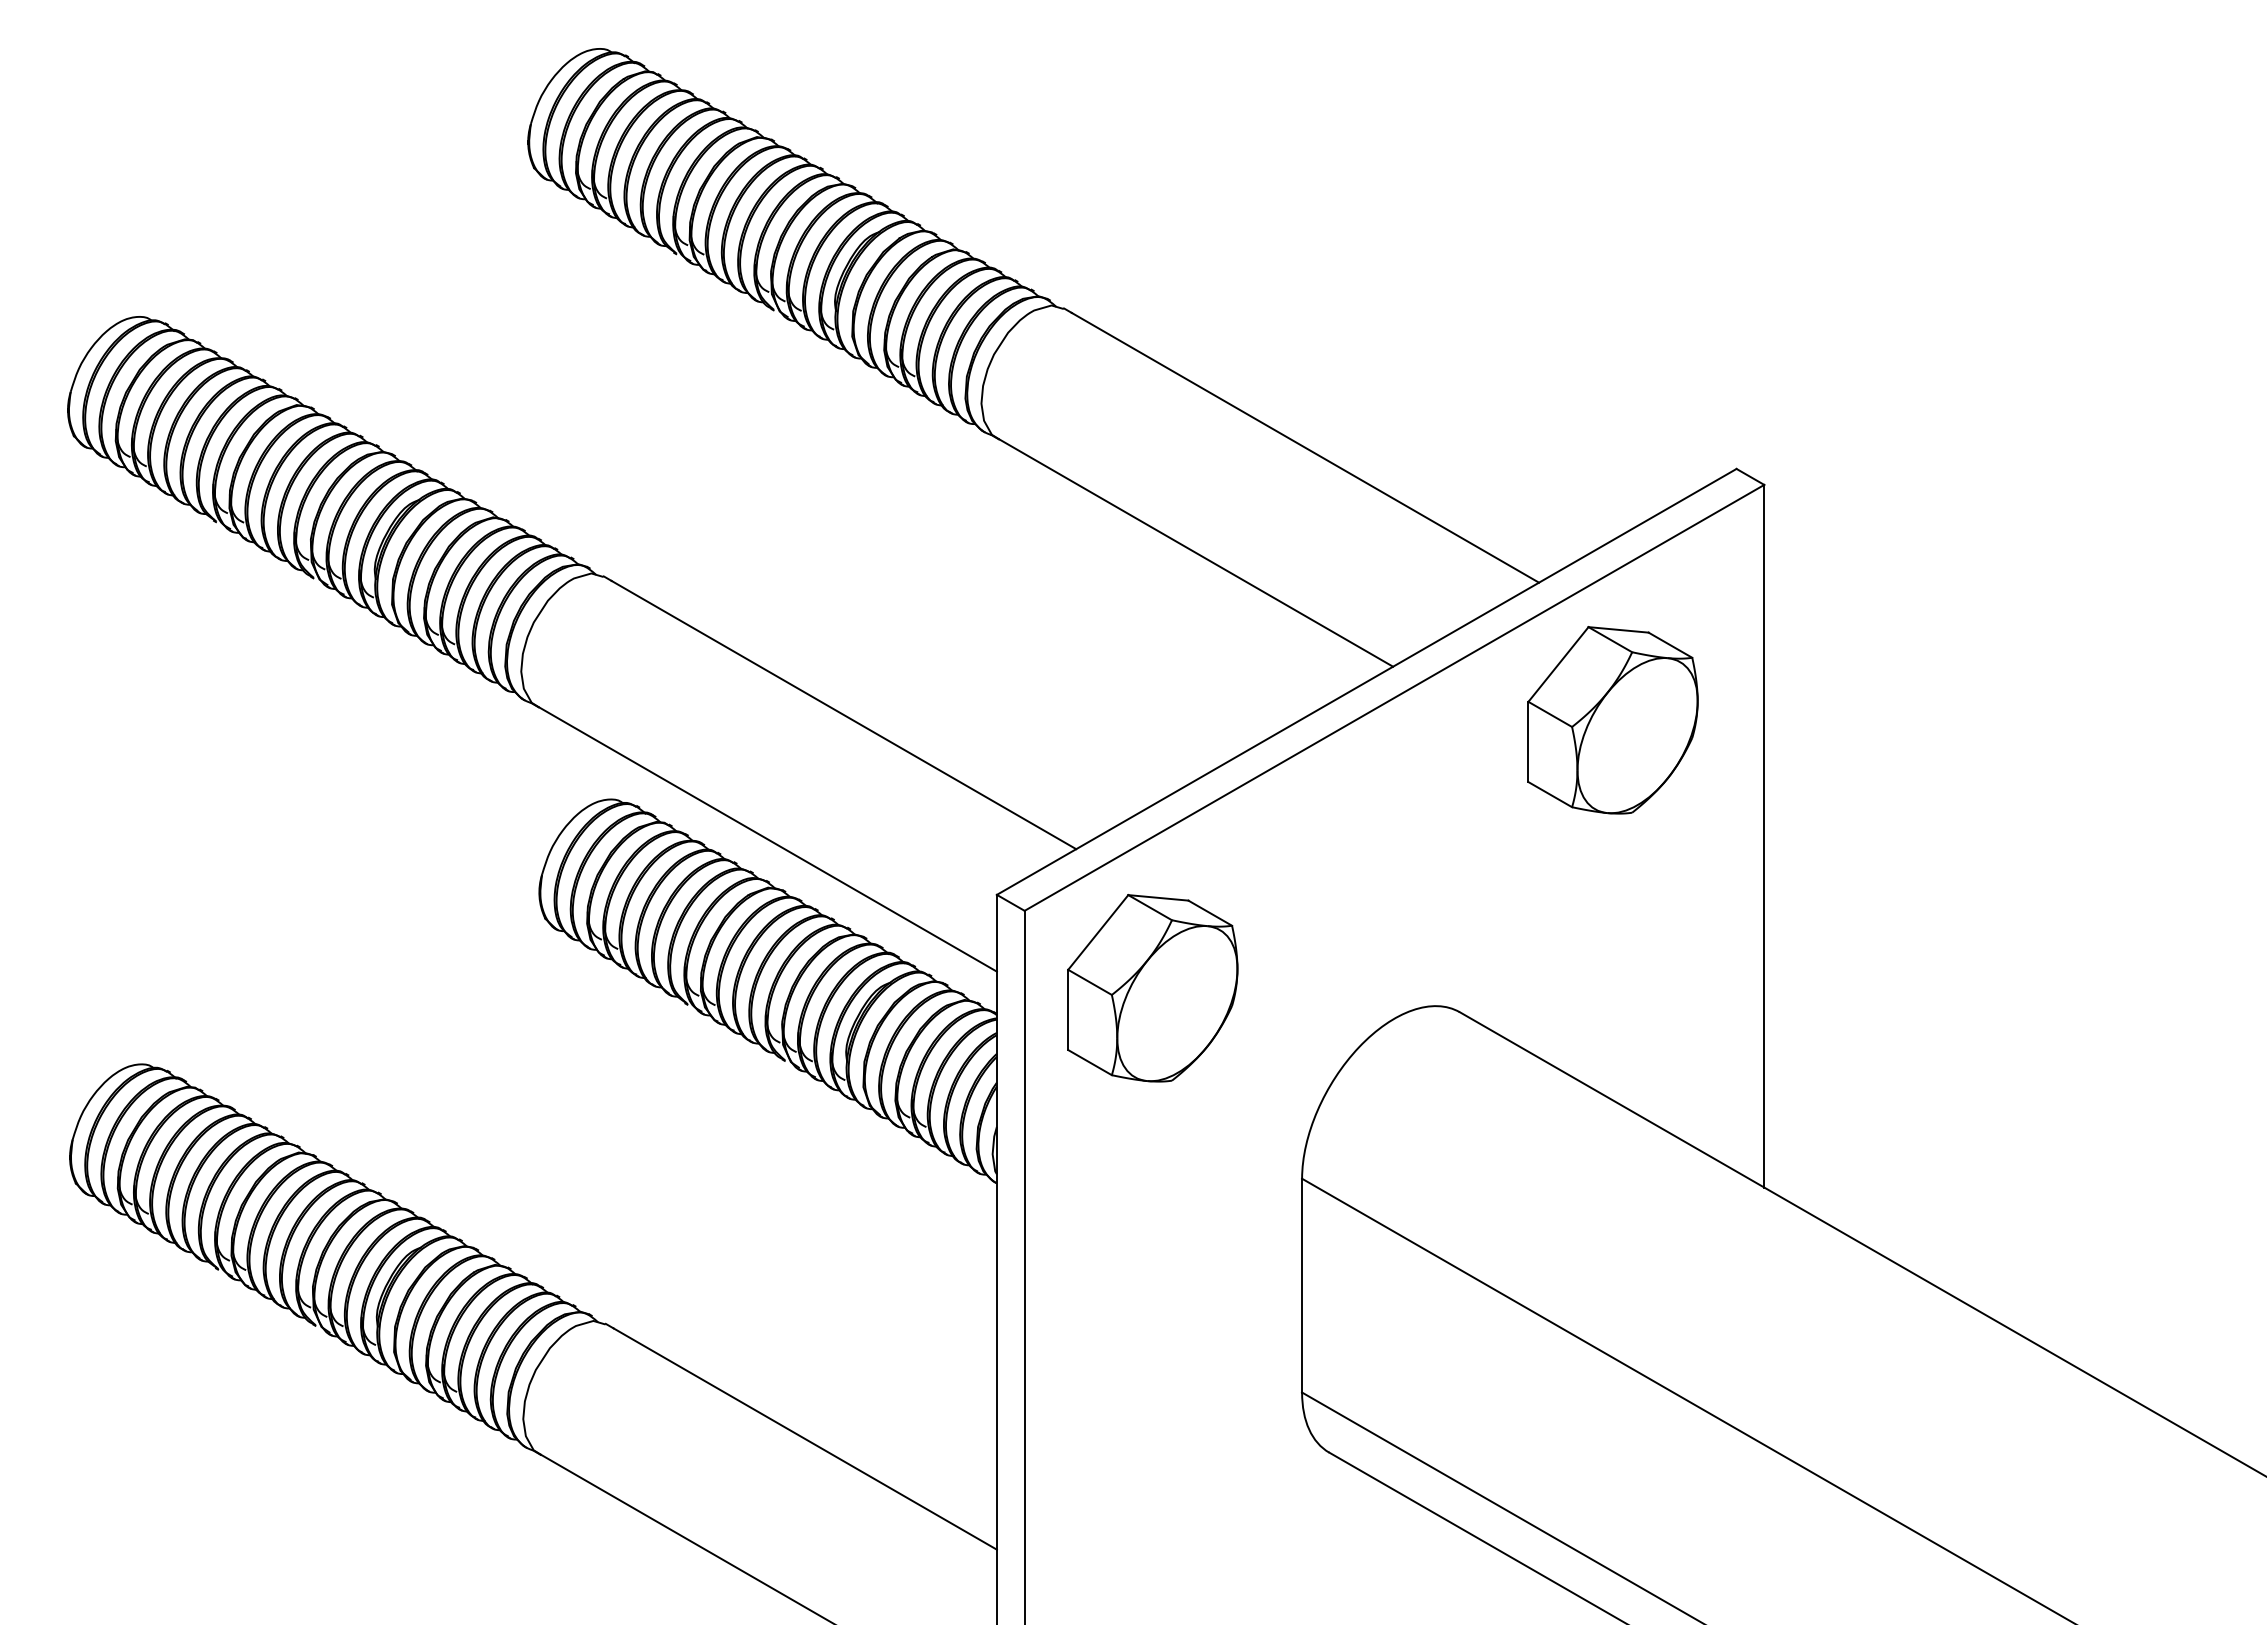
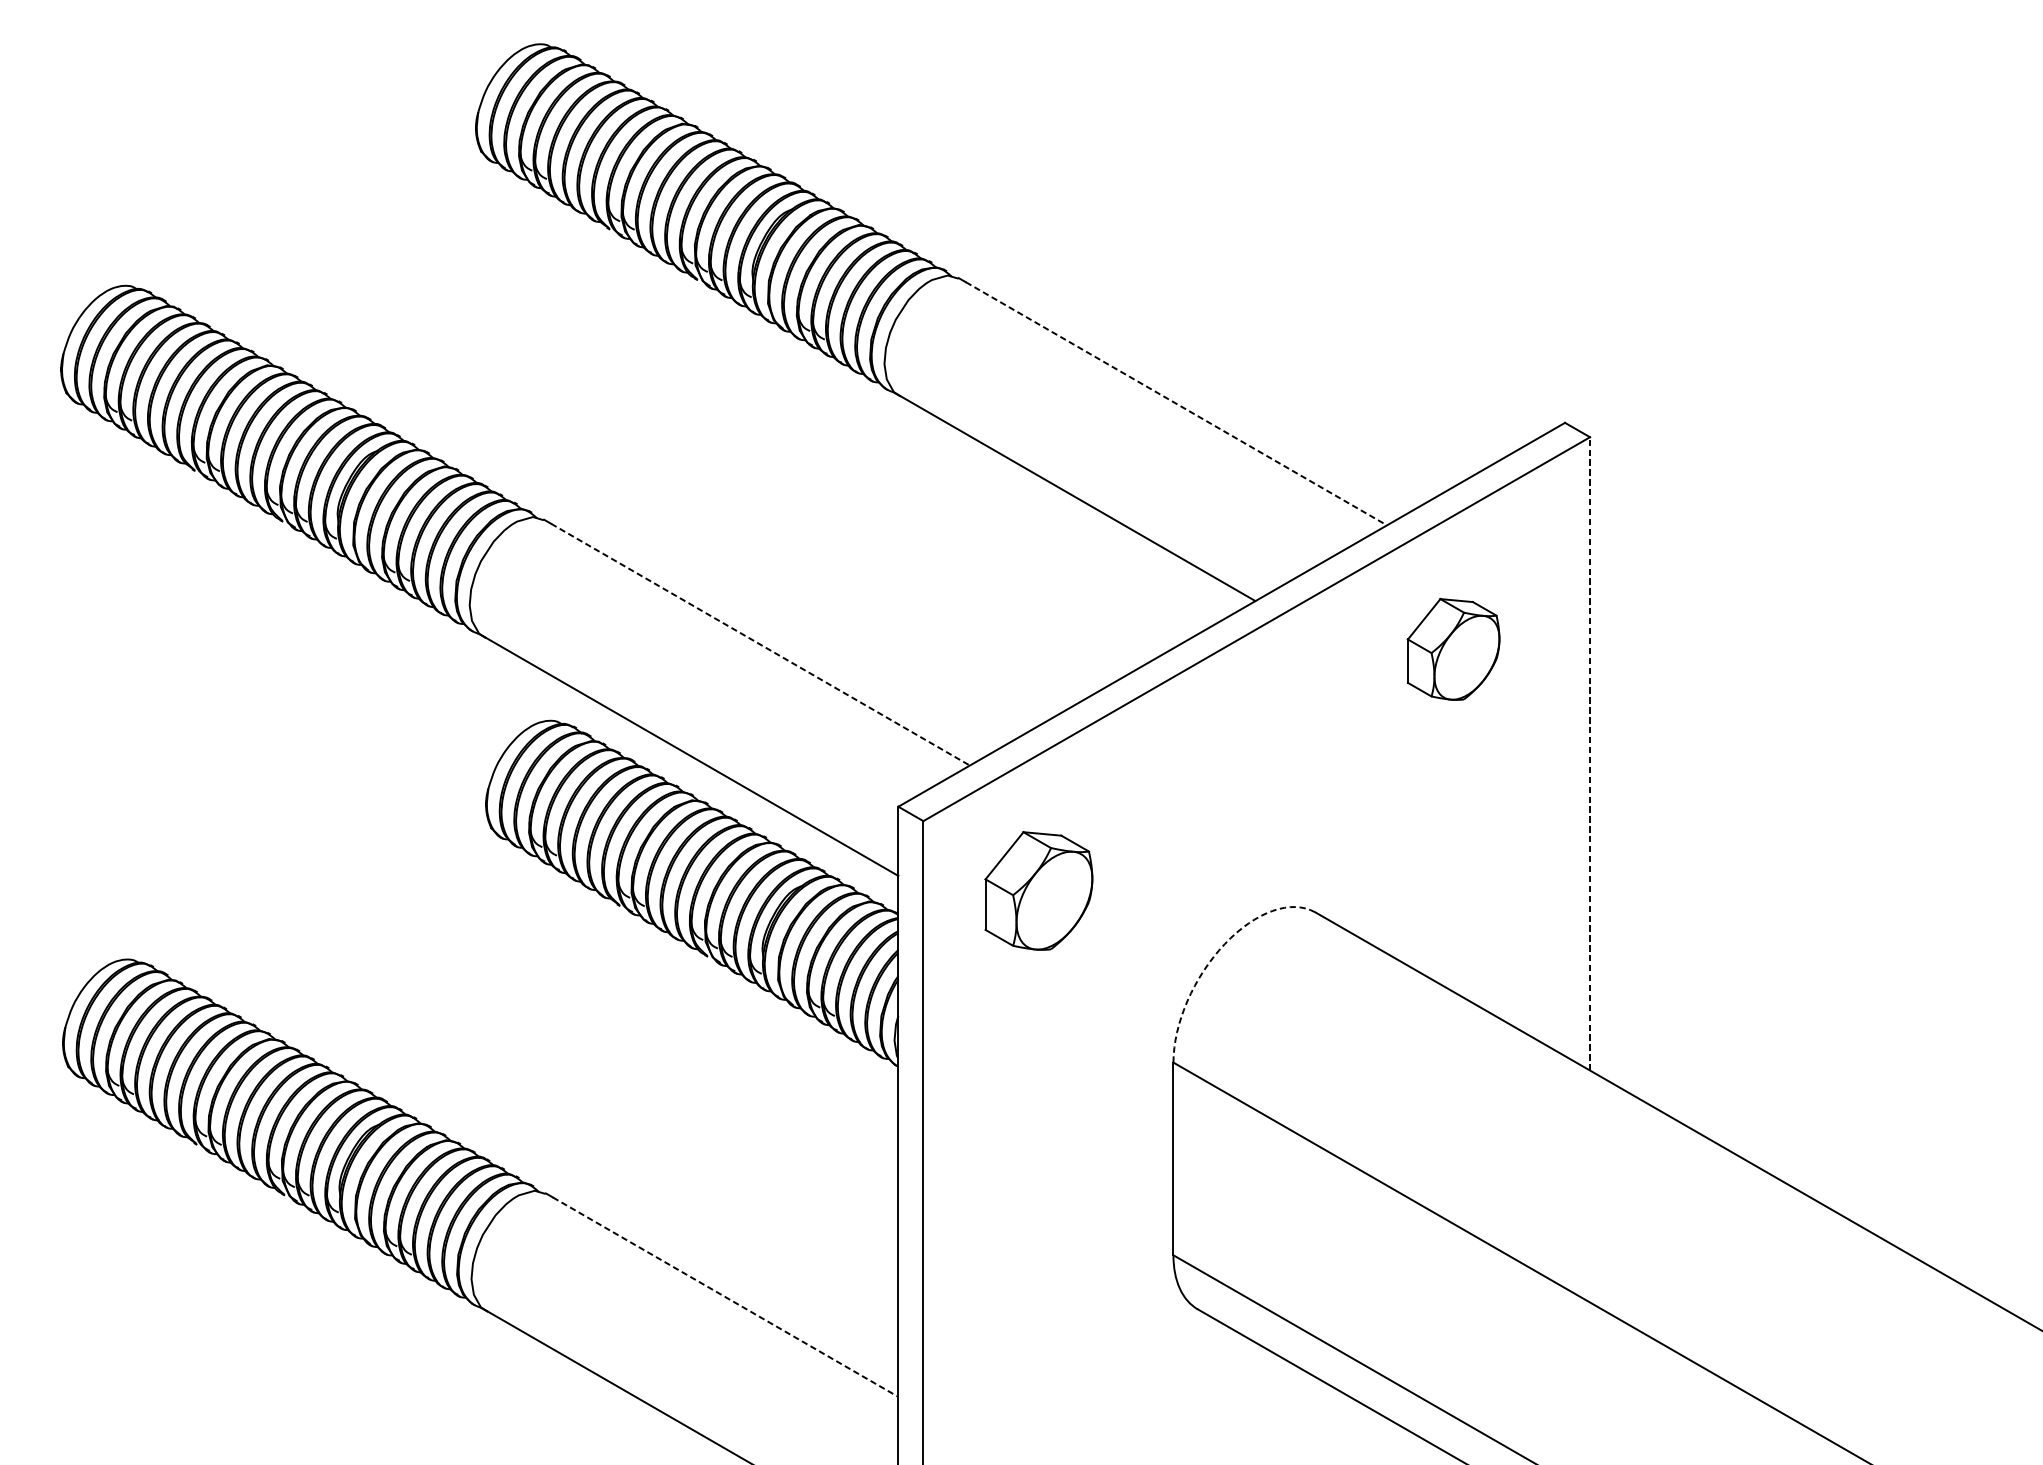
line: (1305, 447) -> (1176, 403), solid -> dashed
line: (844, 715) -> (761, 645), solid -> dashed
part: (1612, 720) -> (1453, 649), size x0.6
line: (1764, 835) -> (1590, 753), solid -> dashed
part: (1152, 988) -> (1038, 891), size x0.7
arc: (1351, 1055) -> (1217, 951), solid -> dashed
line: (805, 1439) -> (725, 1297), solid -> dashed

